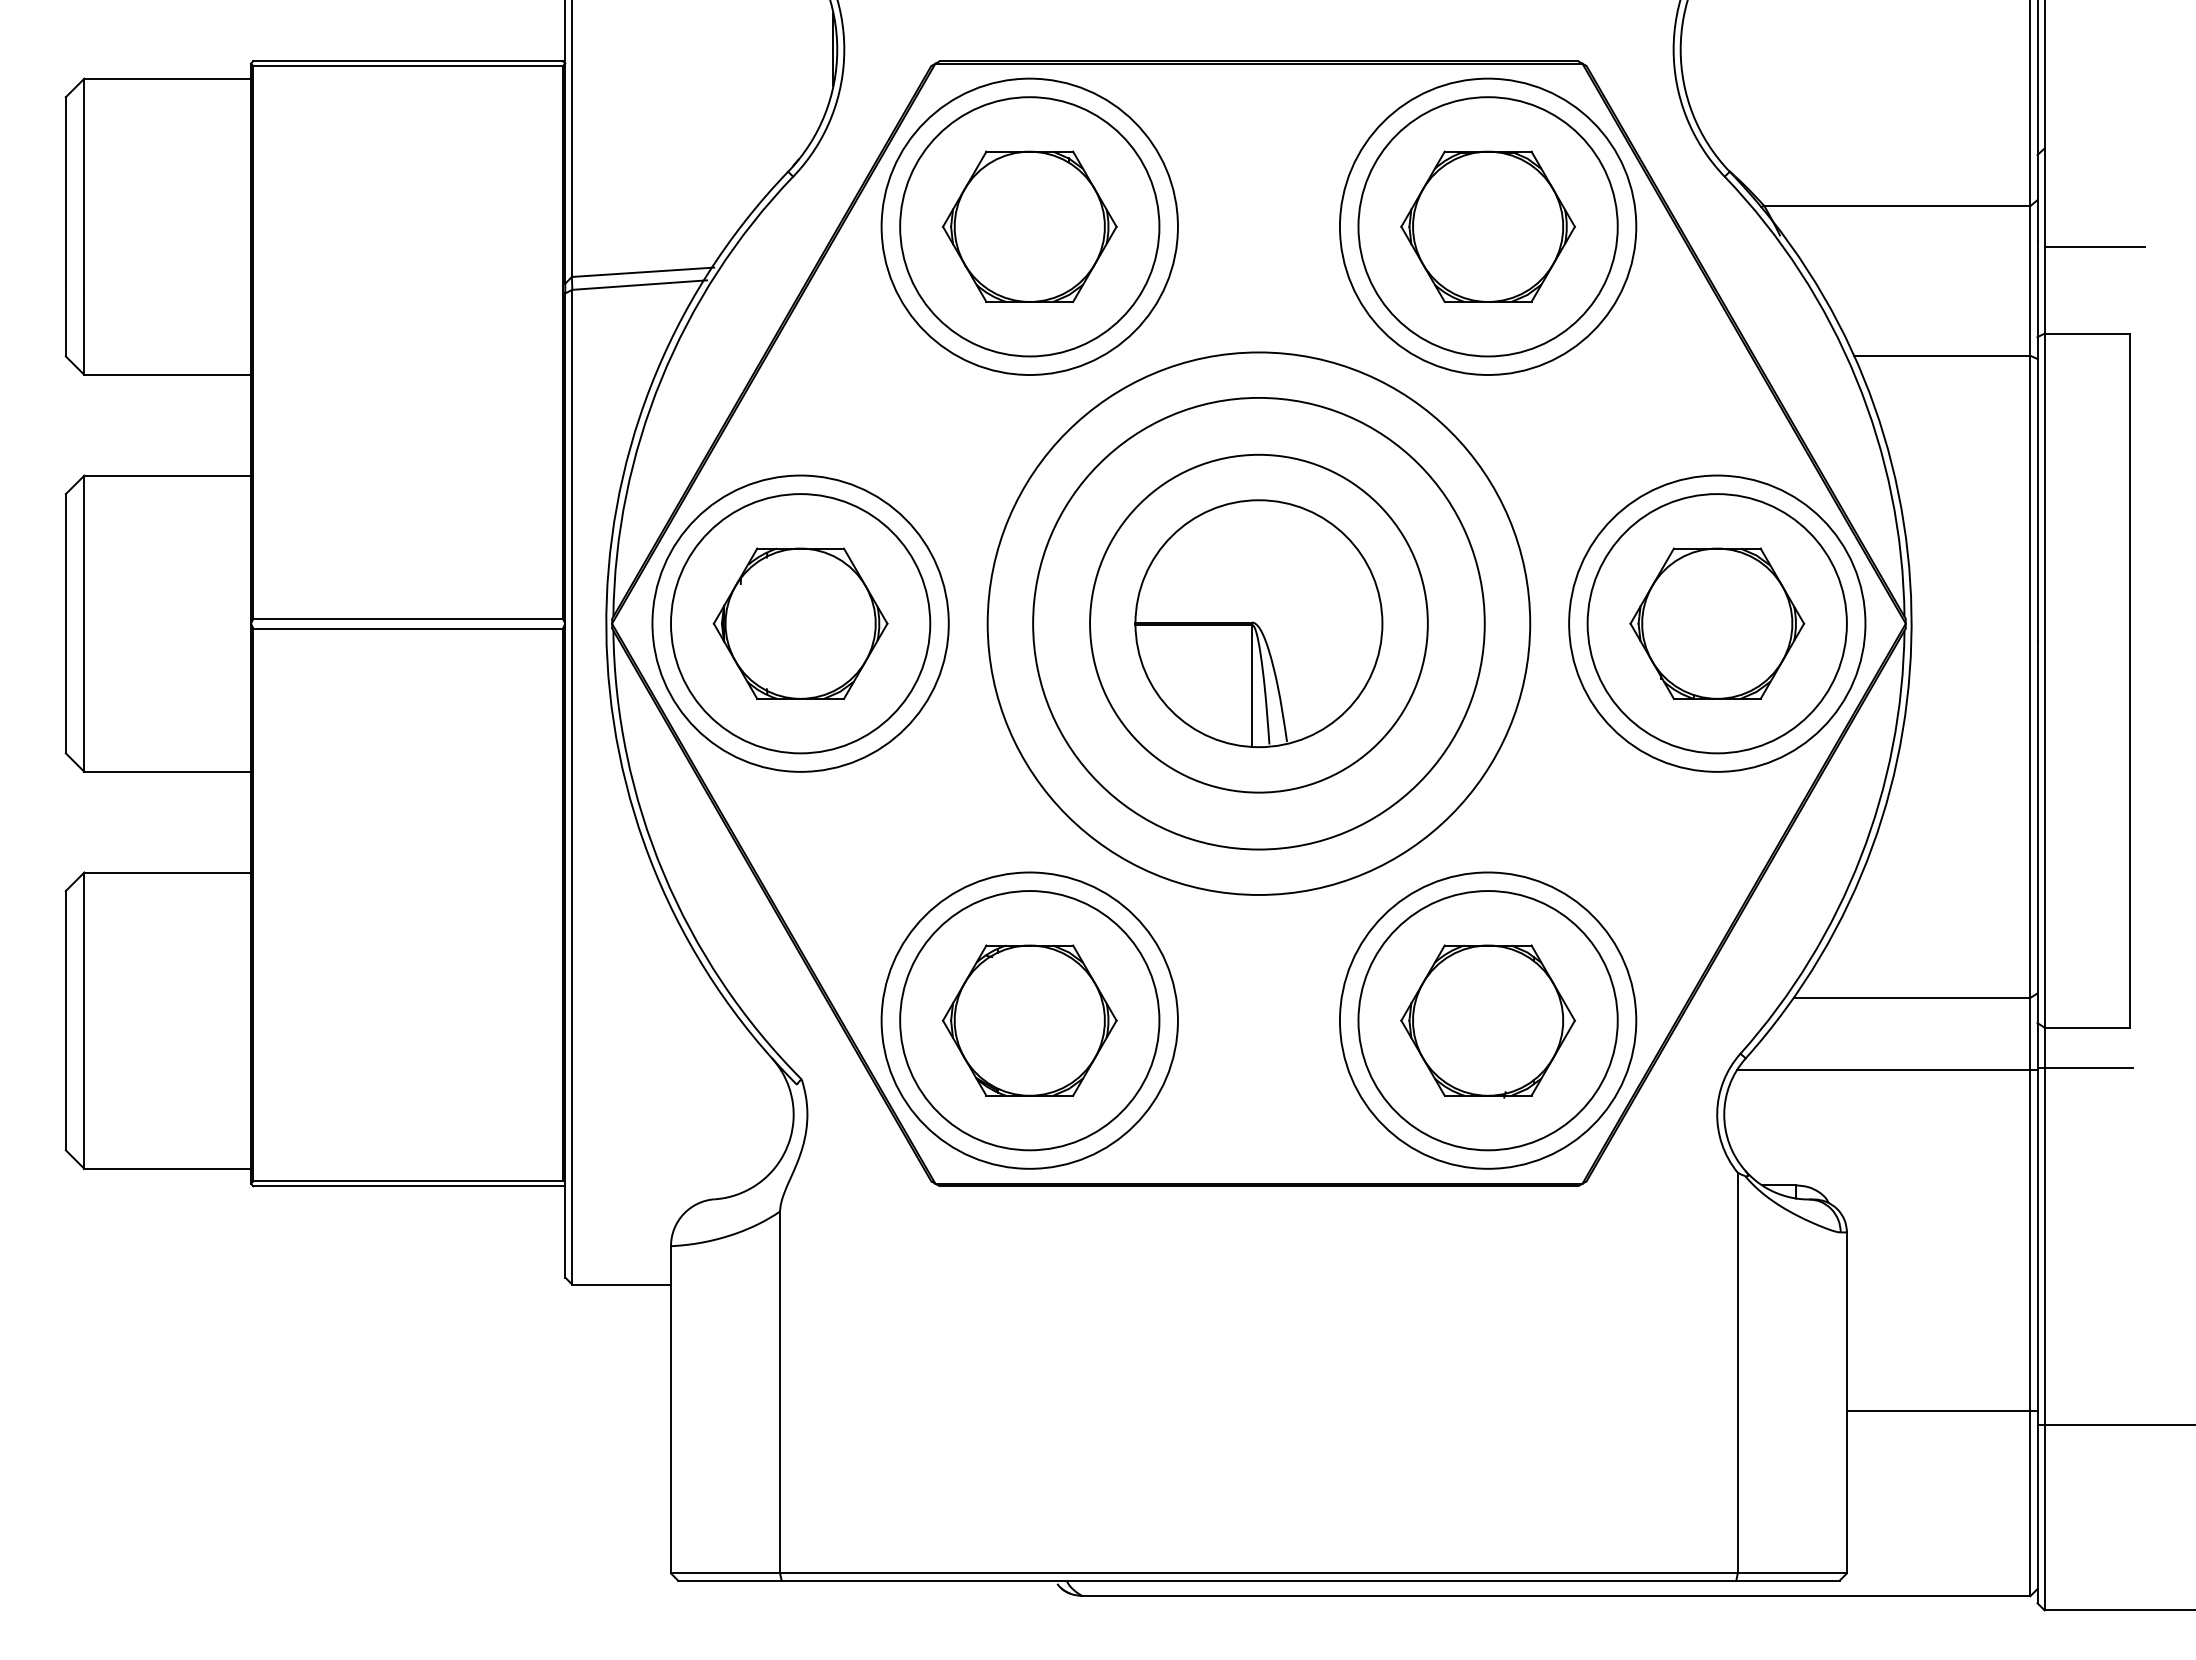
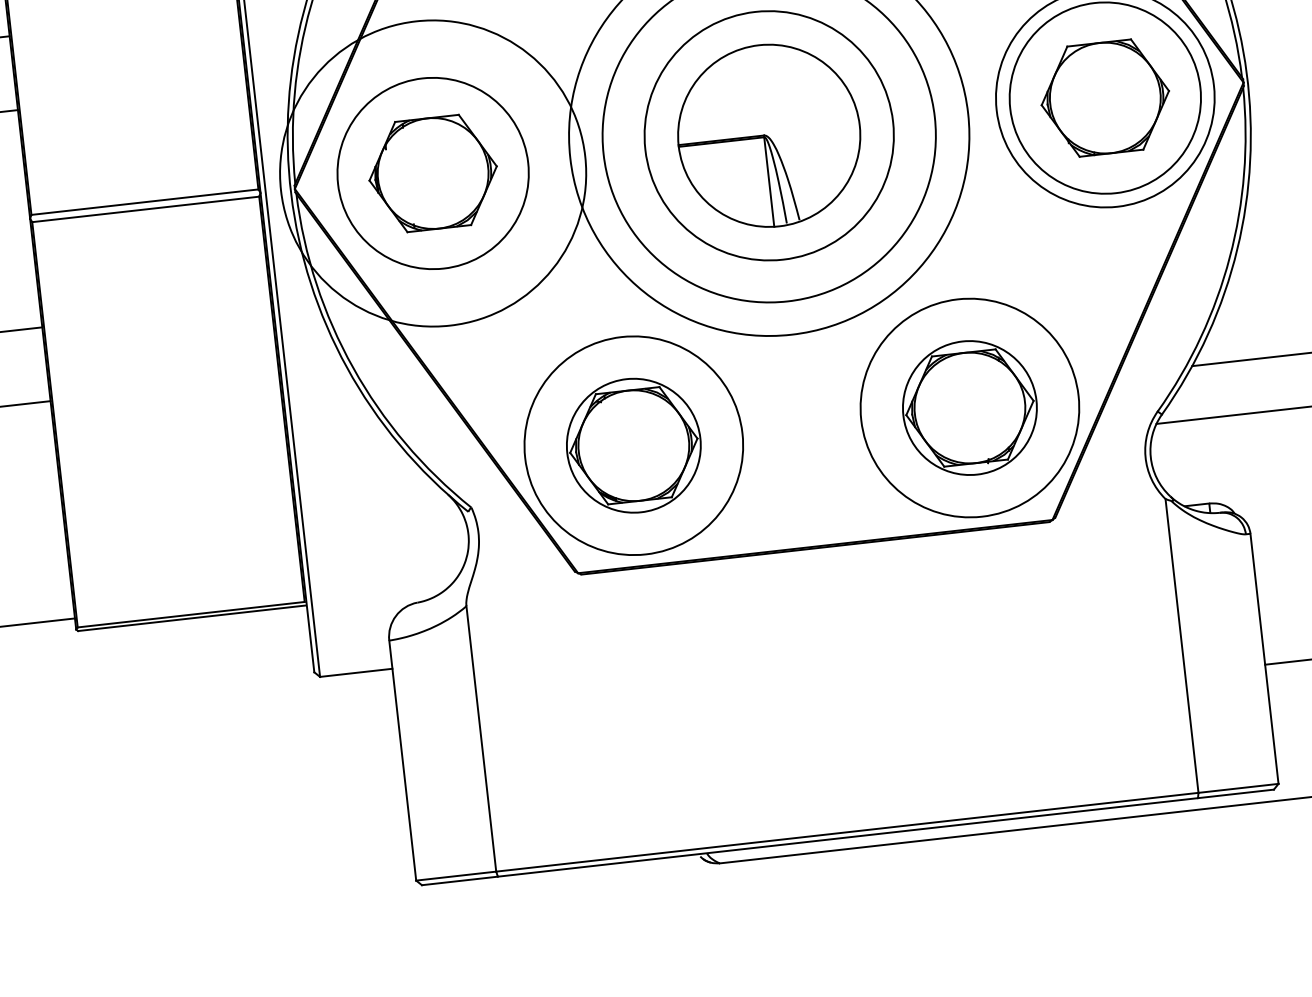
circle: (800, 623) -> (433, 173), size x1.4
circle: (1029, 1020) -> (633, 445), size x0.7
circle: (1487, 1020) -> (969, 407), size x0.7

